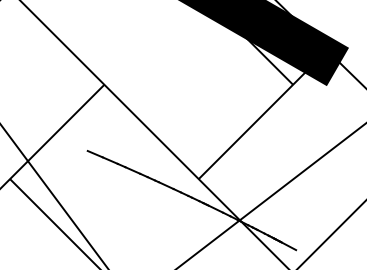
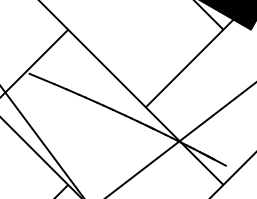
line: (72, 144) -> (41, 78), added

